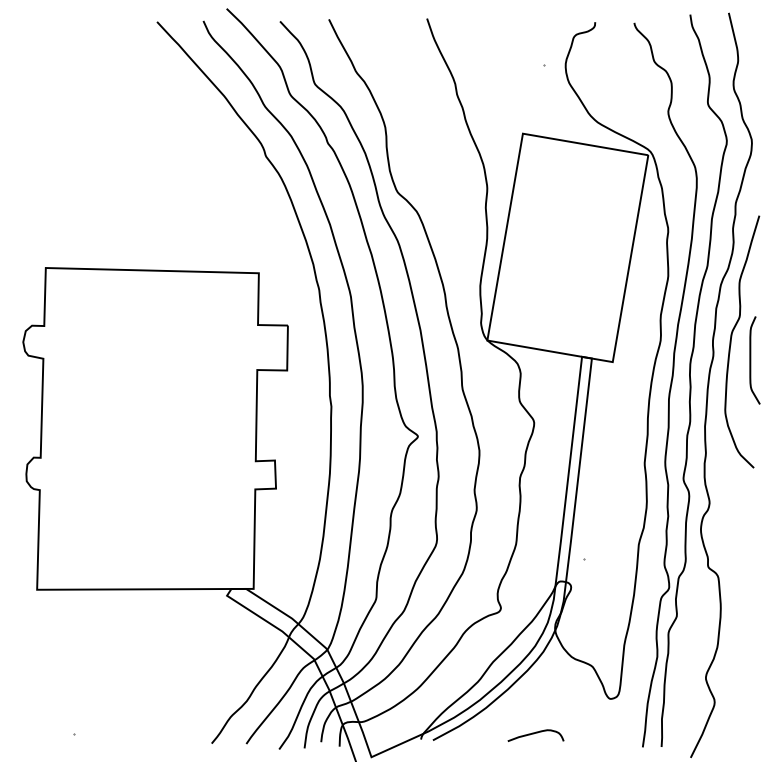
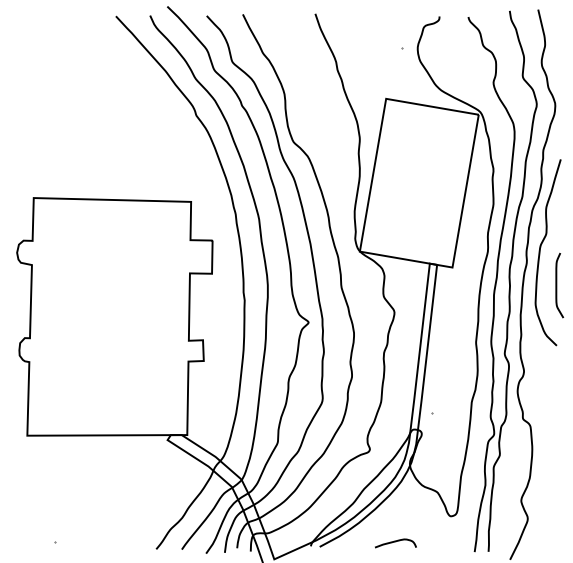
curve: (751, 360) -> (557, 285), moved

